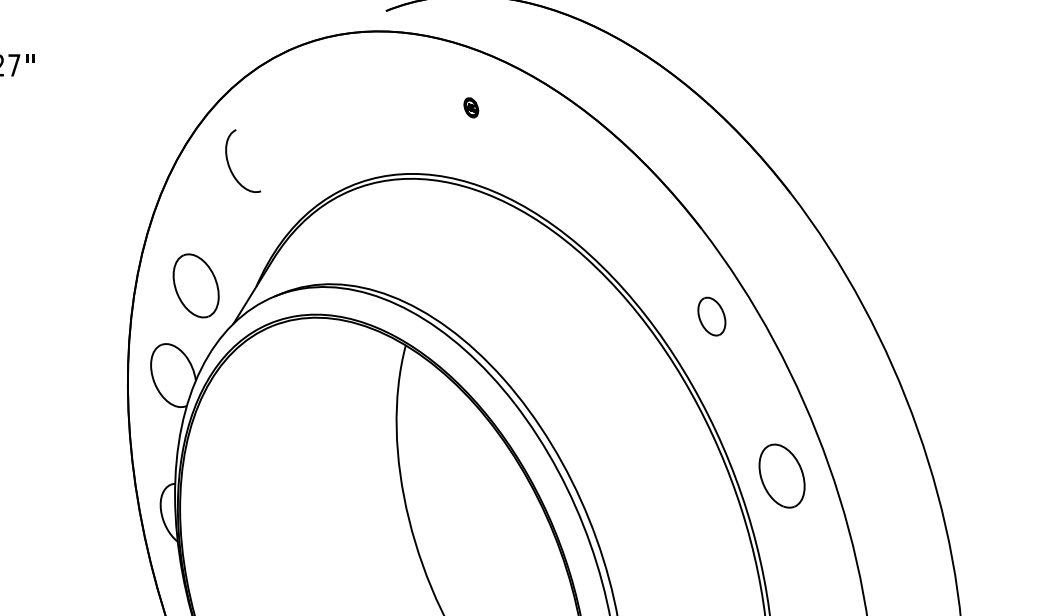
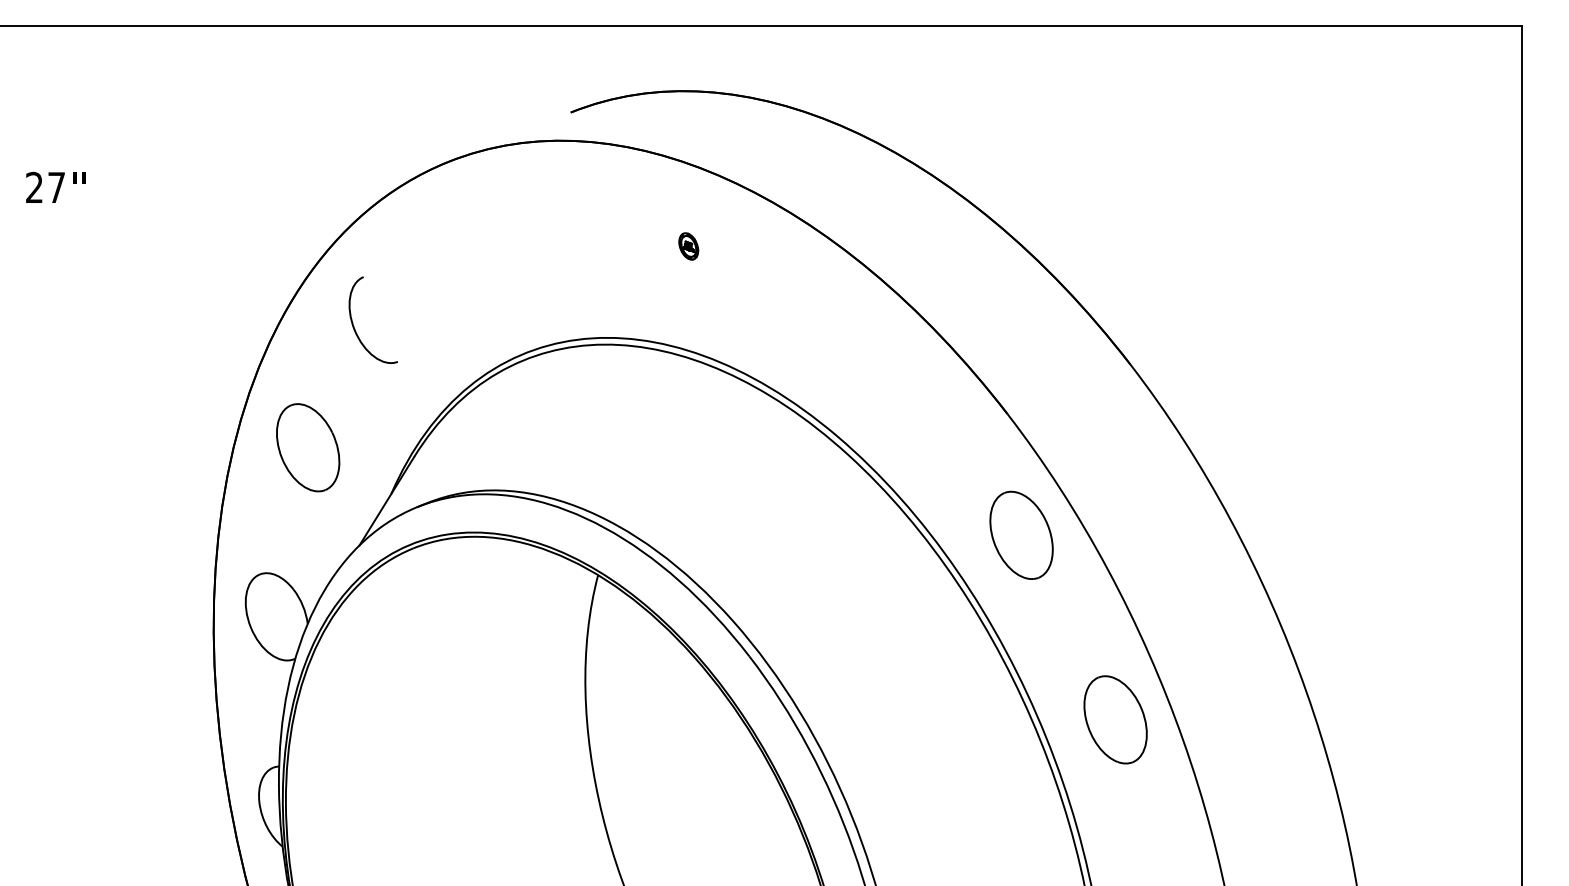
part: (196, 285) -> (308, 447), moved
part: (711, 316) -> (1021, 534), size x1.67
part: (781, 475) -> (1115, 719), moved

